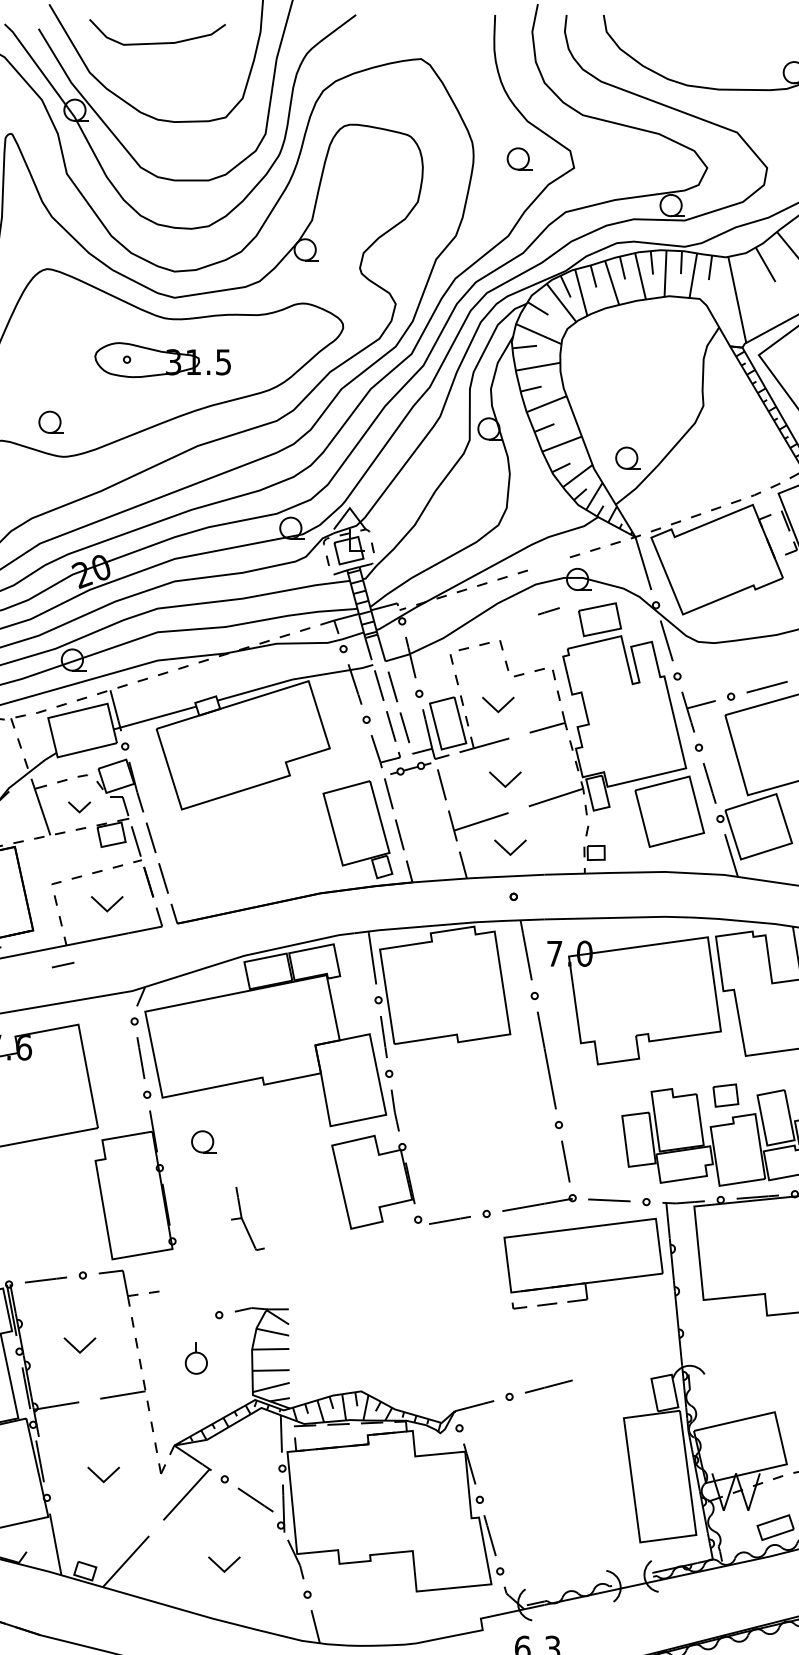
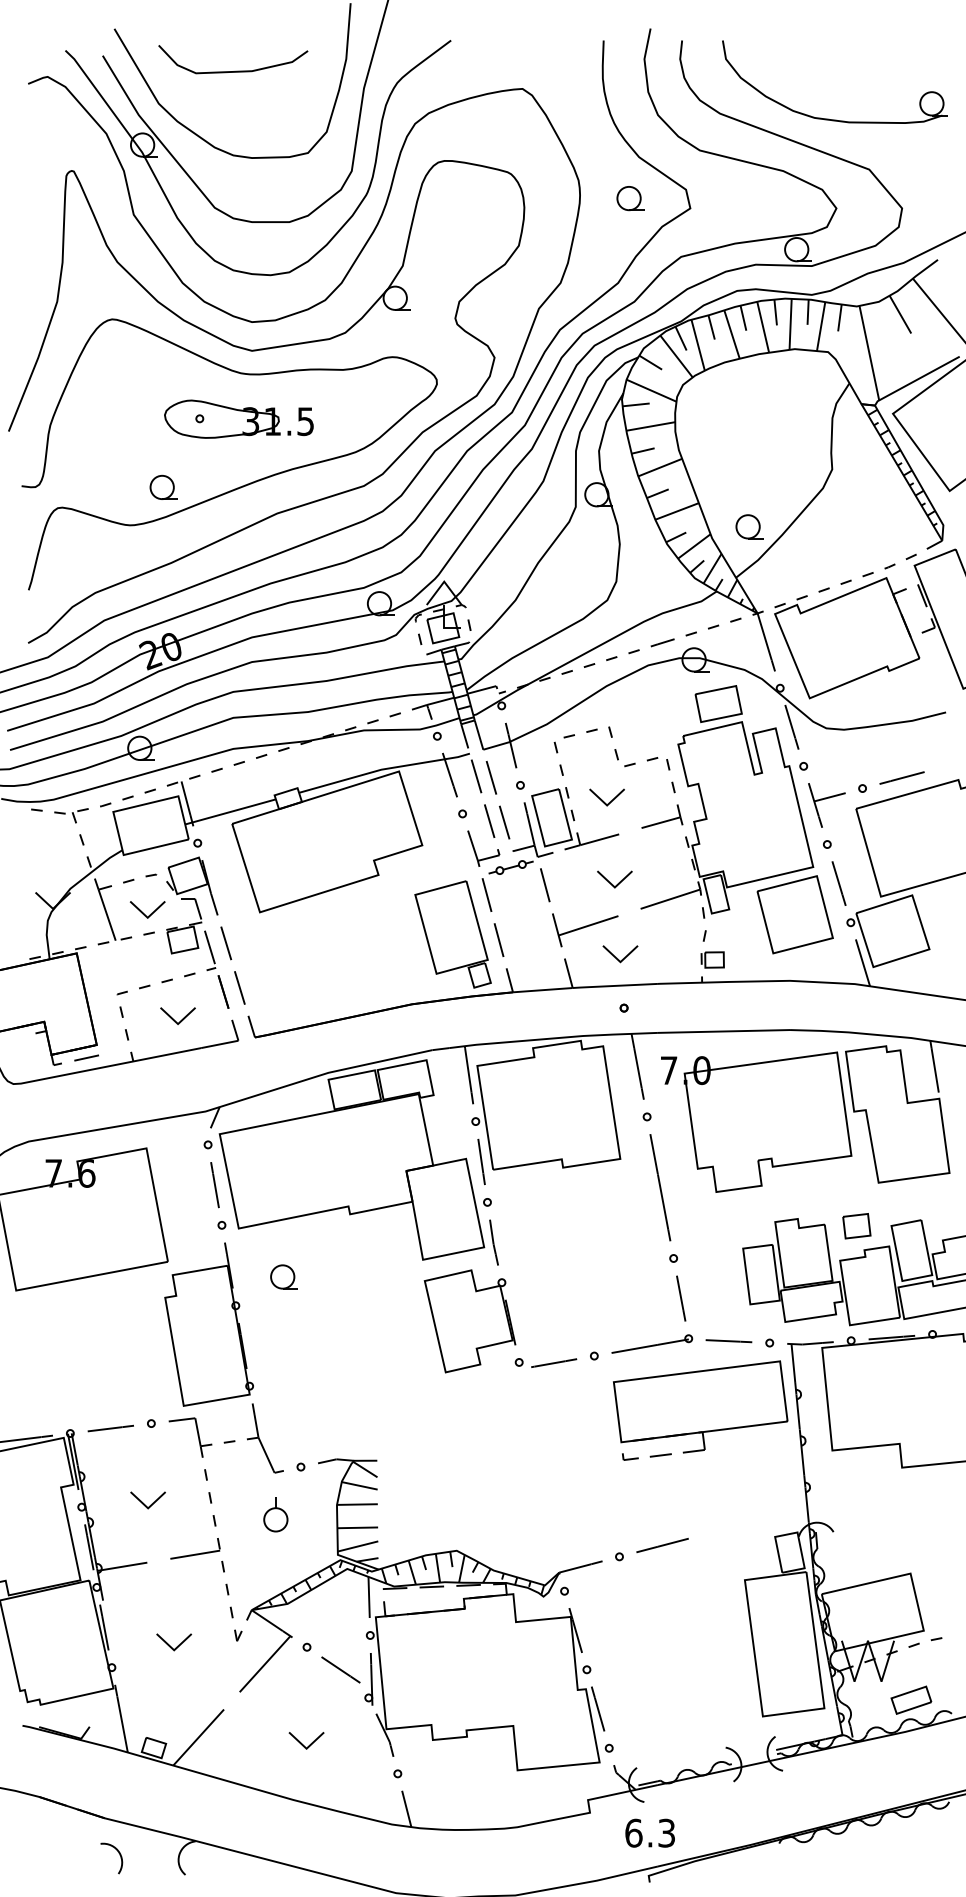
part: (51, 421) -> (163, 486), moved
line: (548, 610) -> (662, 642), moved
part: (79, 806) -> (147, 909), size x1.43
line: (62, 964) -> (86, 1057), moved
part: (248, 1218) -> (265, 1438), moved

